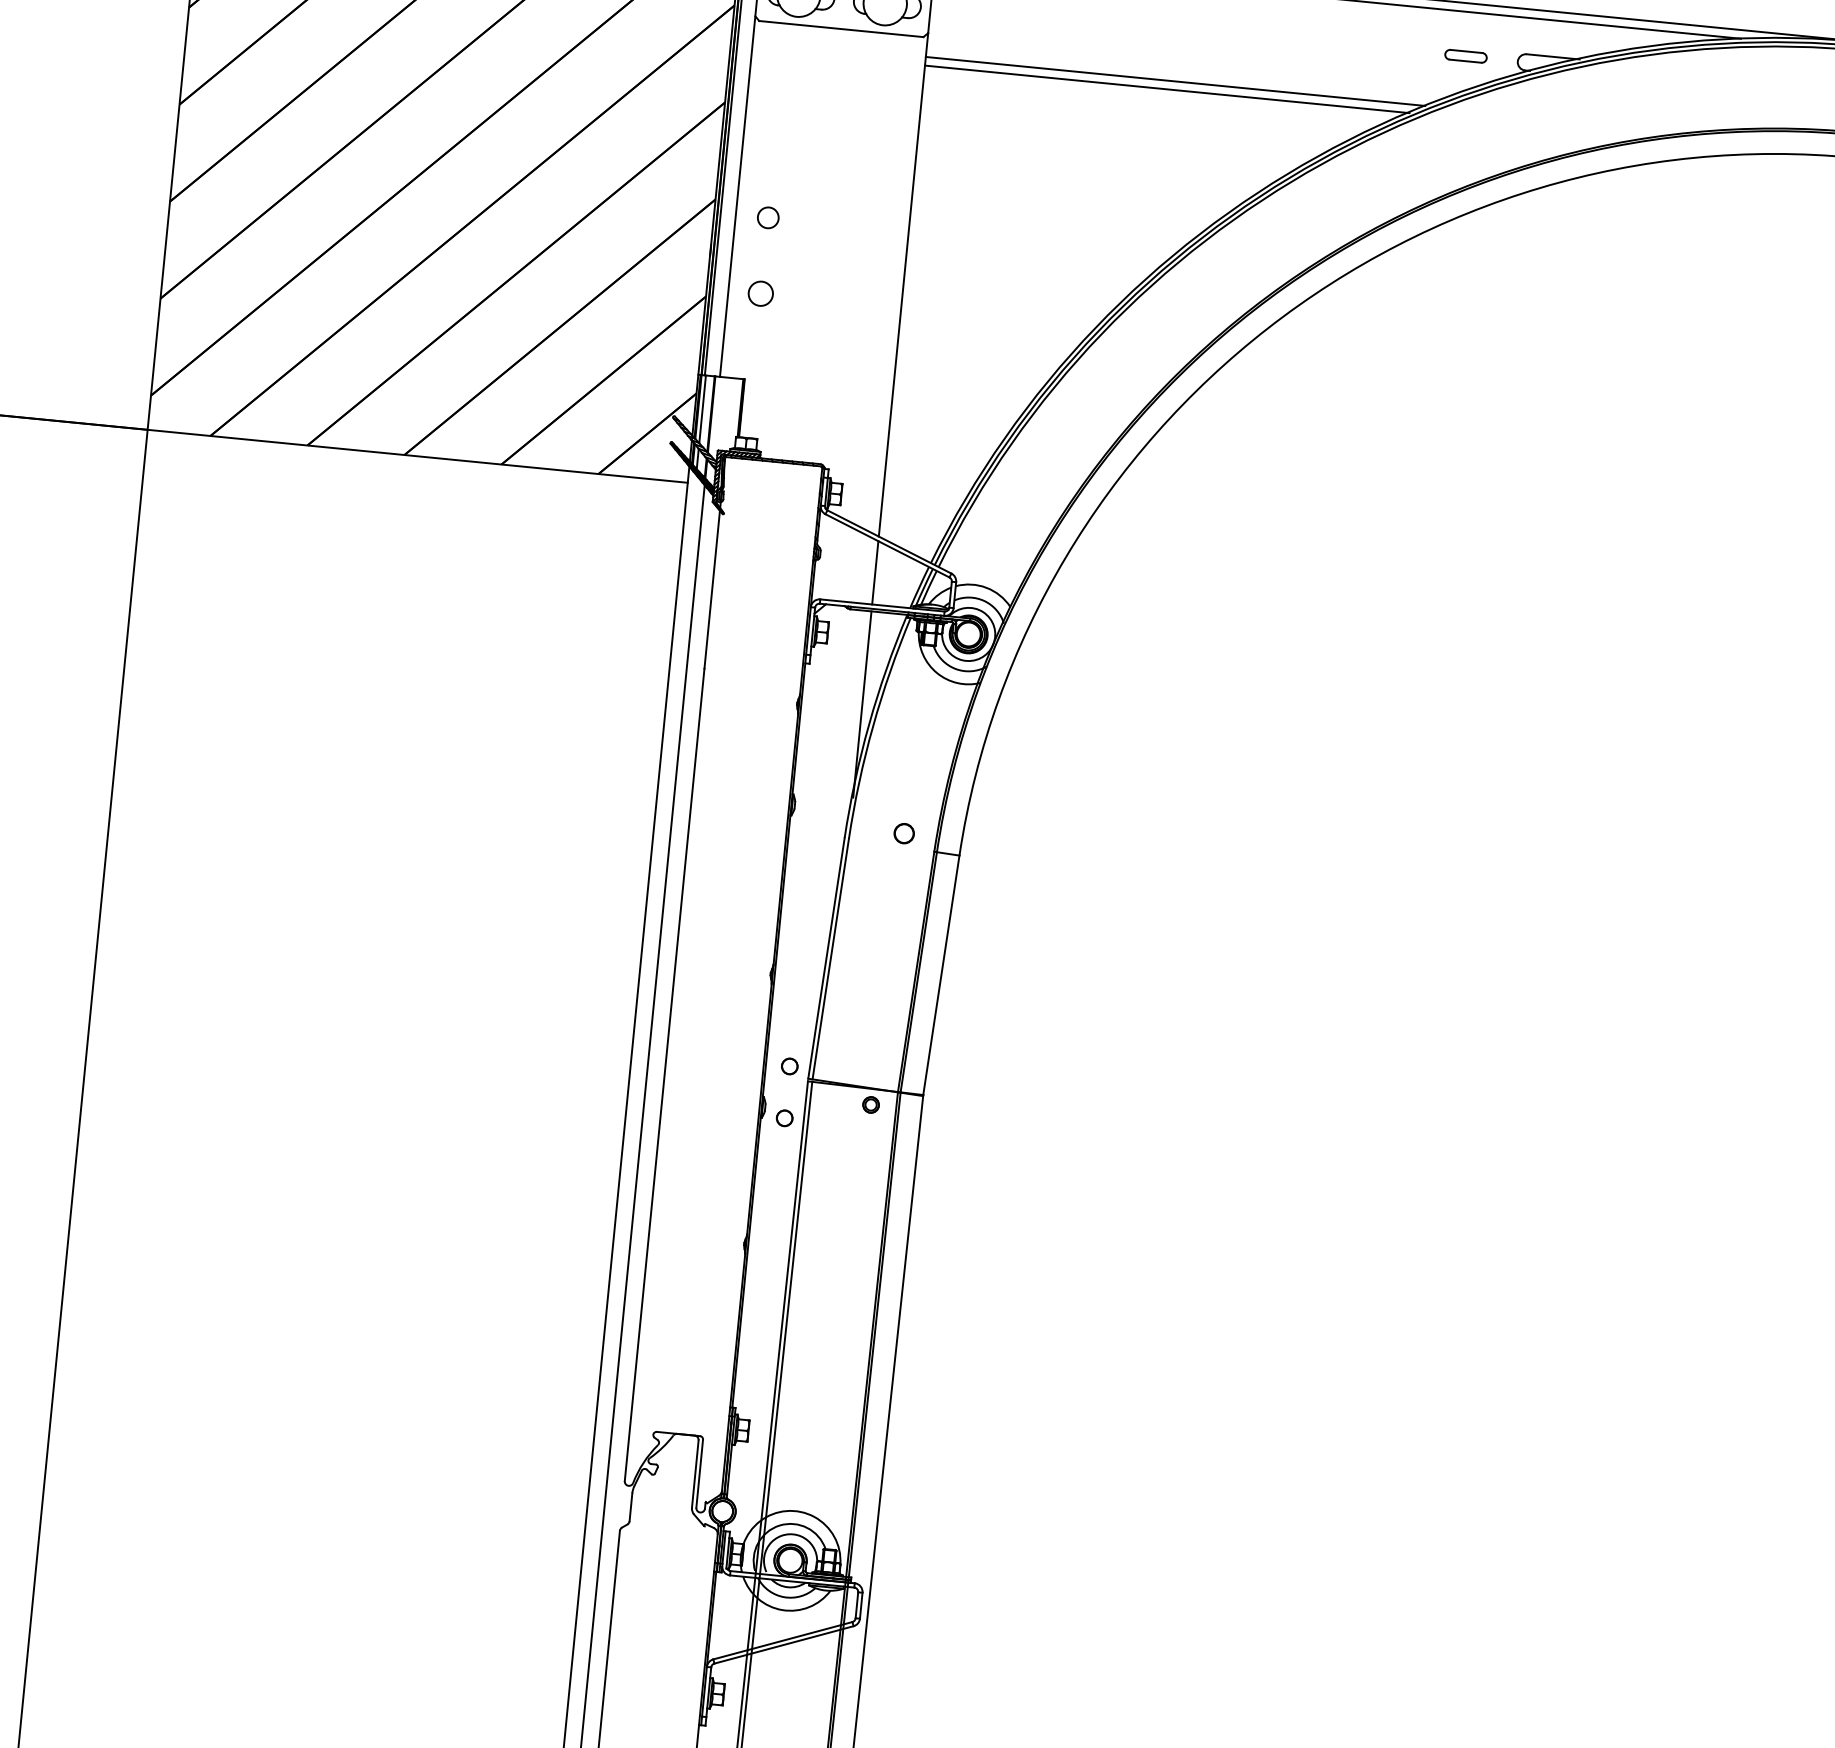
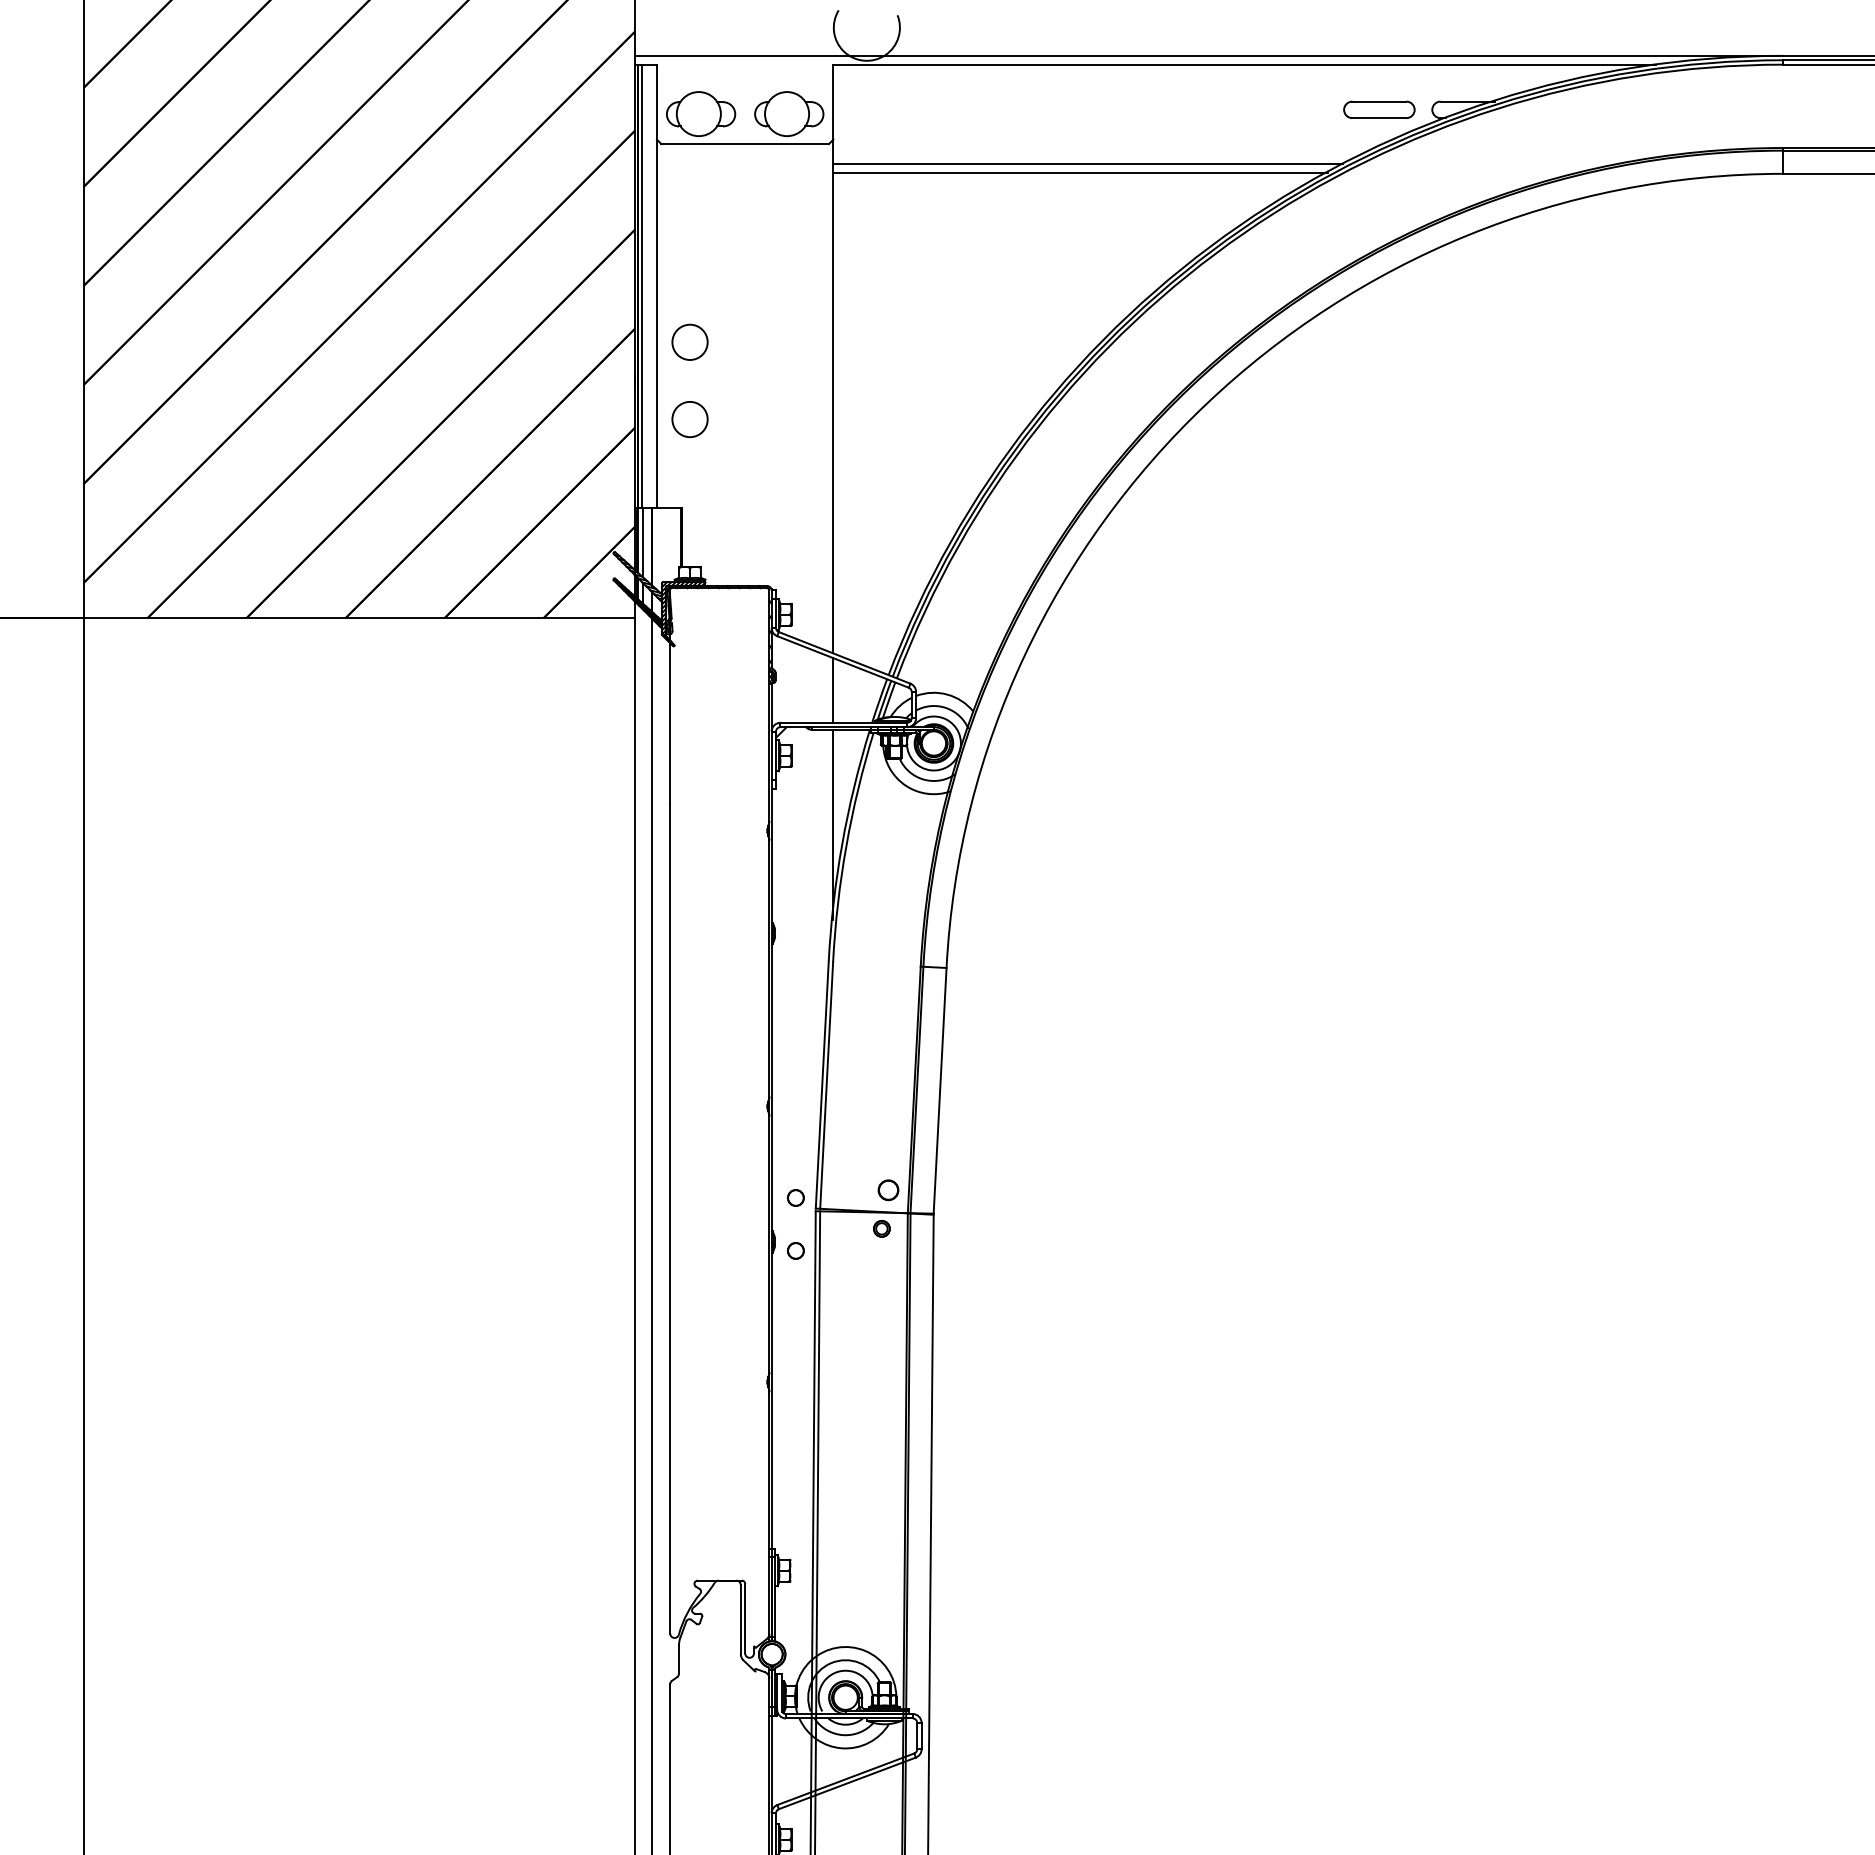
part: (1466, 56) -> (1379, 109), size x1.67
circle: (767, 217) -> (689, 341), size x1.67
circle: (760, 293) -> (689, 419), size x1.43
part: (904, 833) -> (888, 1190), moved

